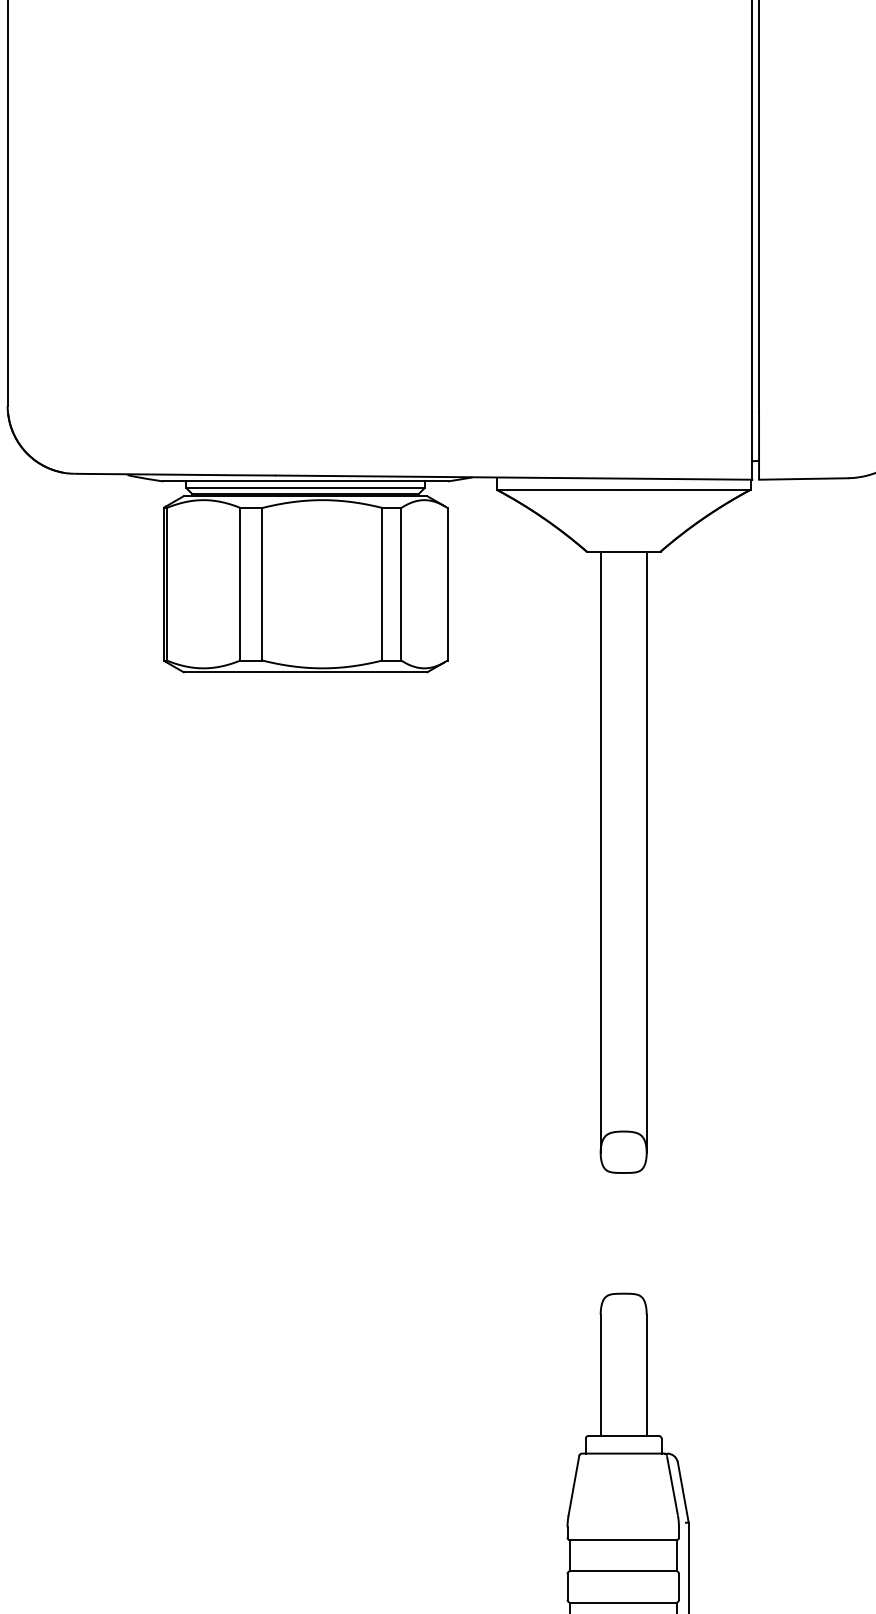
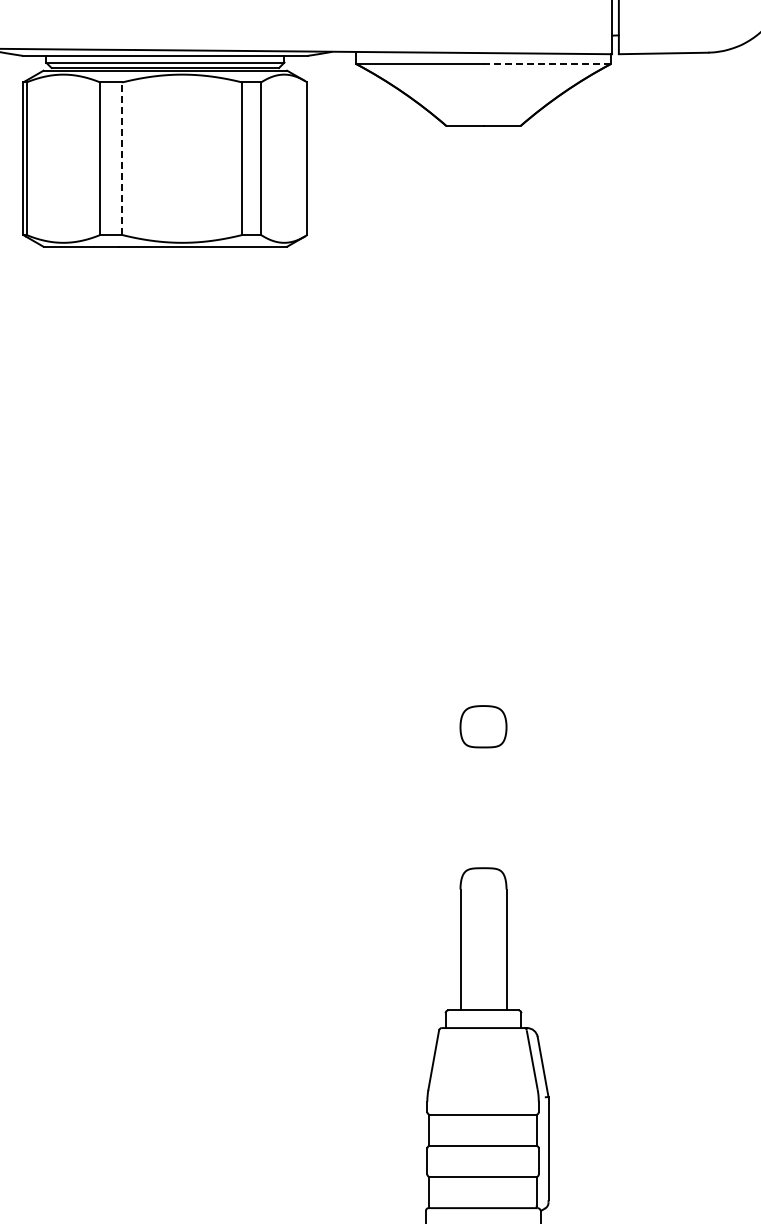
line: (687, 489) -> (547, 63), solid -> dashed
line: (262, 583) -> (122, 157), solid -> dashed
line: (600, 851) -> (460, 425), removed
line: (646, 851) -> (506, 425), removed

